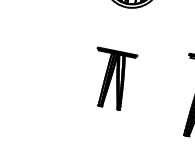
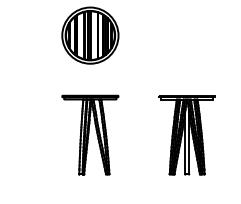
part: (112, 78) -> (90, 134), size x1.43

